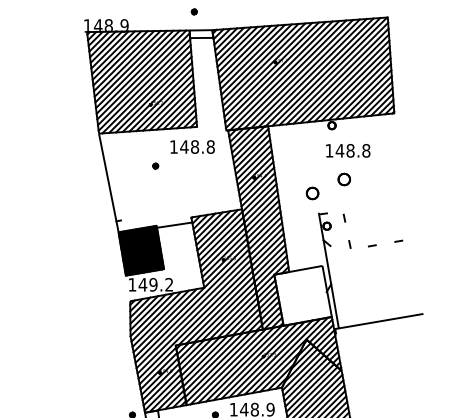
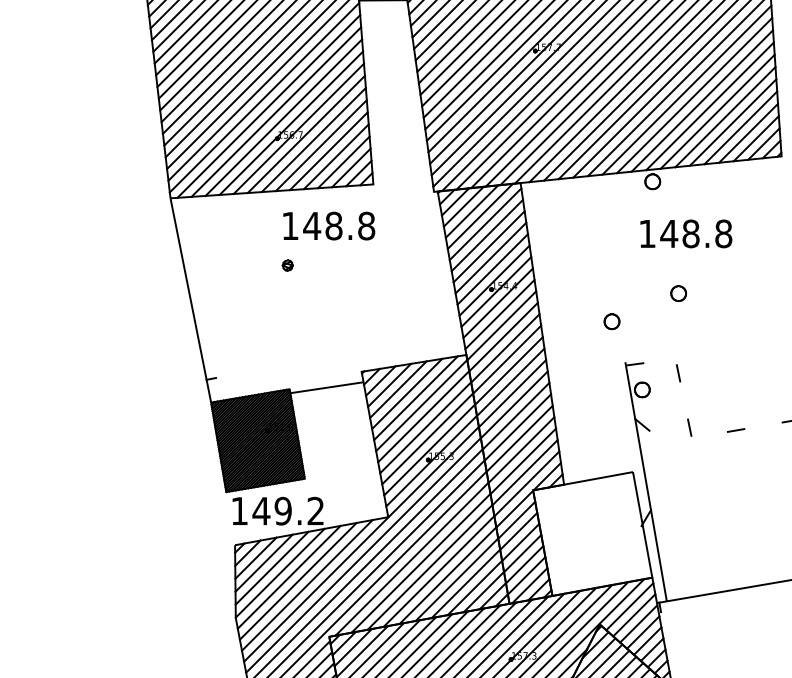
text: (192, 146) -> (328, 224), moved
part: (344, 179) -> (678, 293), size x0.62
part: (311, 192) -> (610, 320), size x0.62

